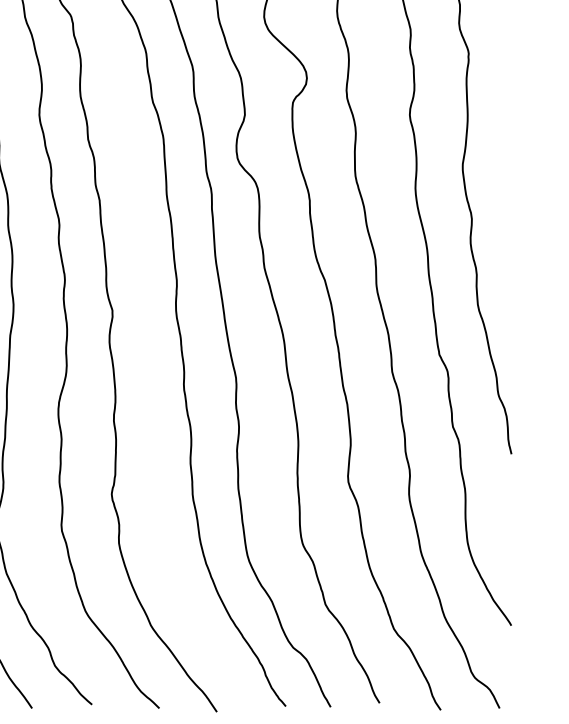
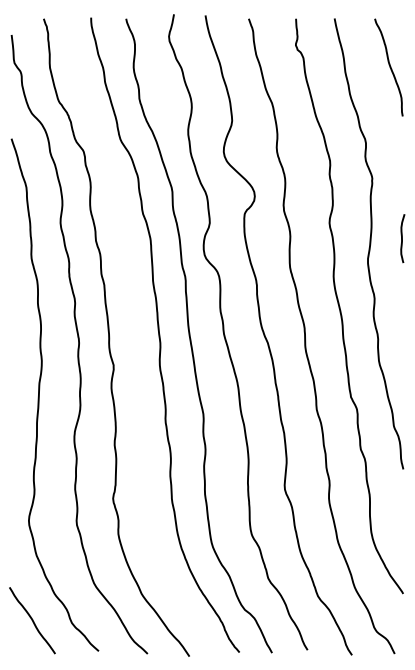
curve: (510, 136) -> (402, 238), added

